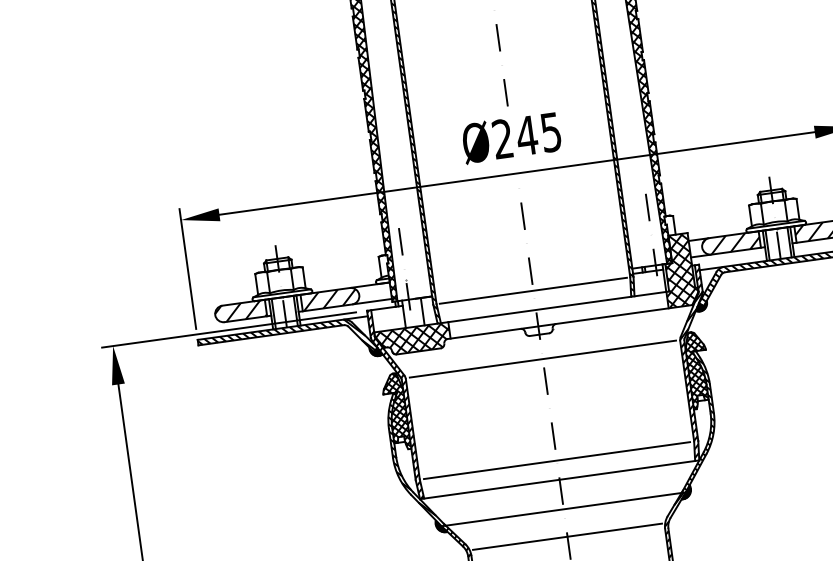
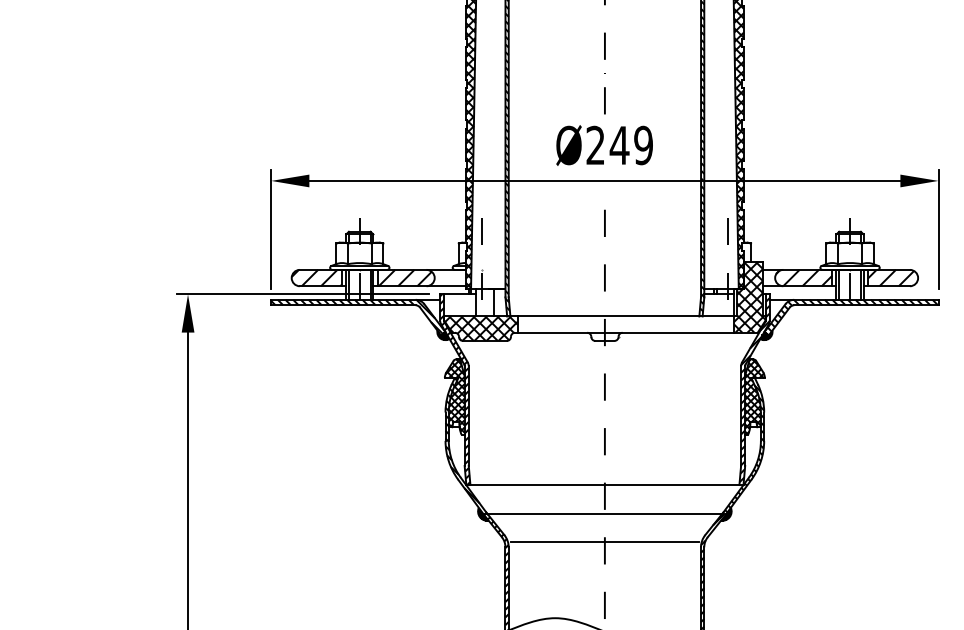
text: (550, 131) -> (643, 144), Ø245 -> Ø249
line: (533, 290) -> (604, 297), removed
line: (542, 359) -> (604, 365), removed
line: (556, 460) -> (604, 465), removed

